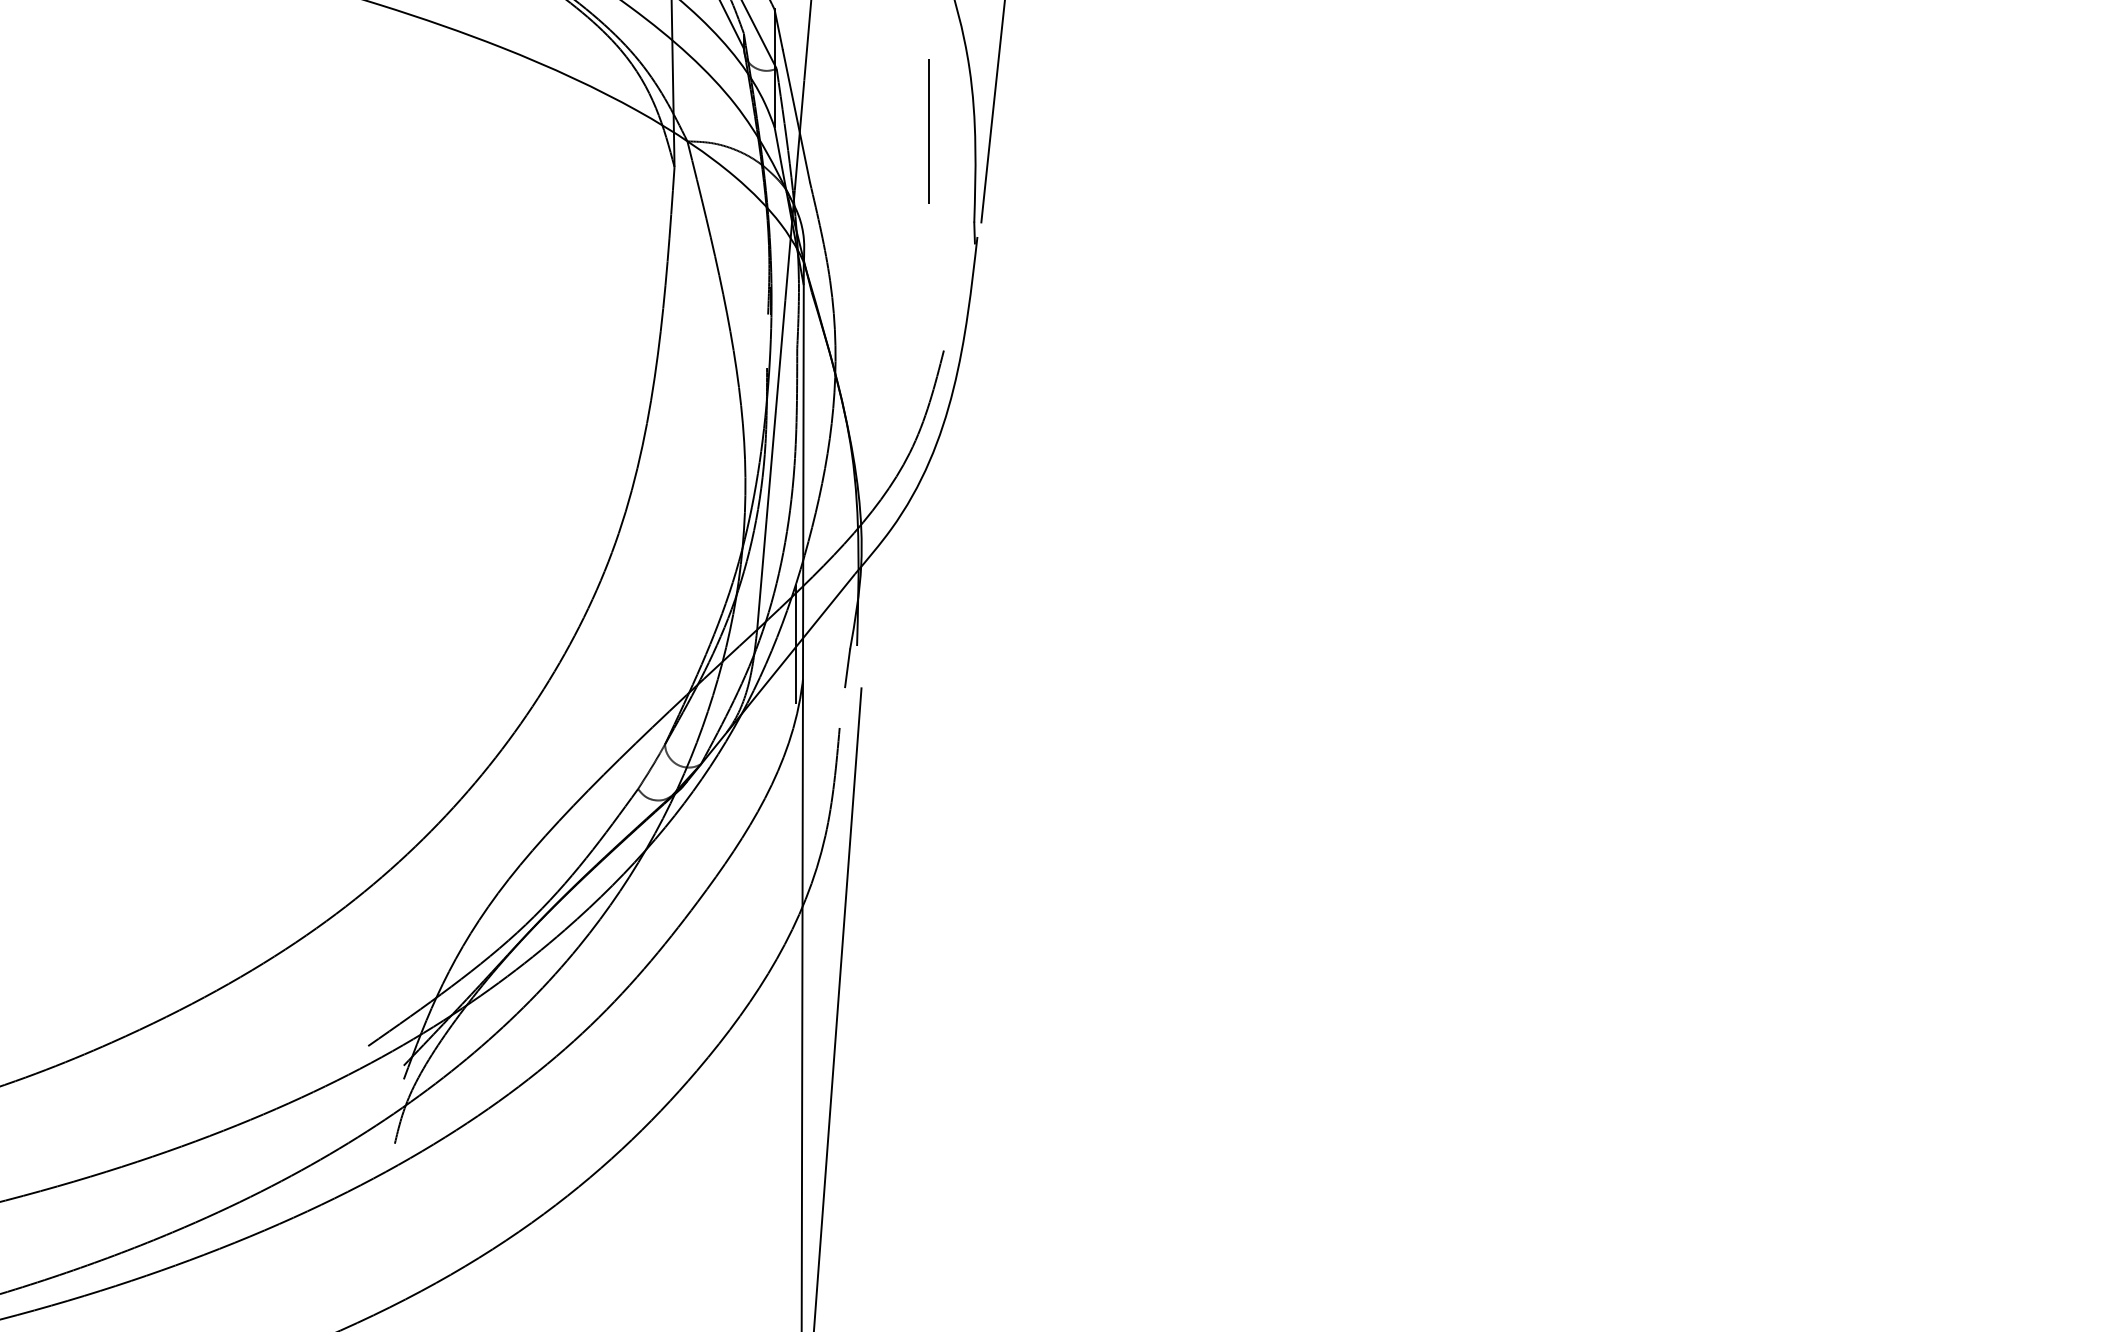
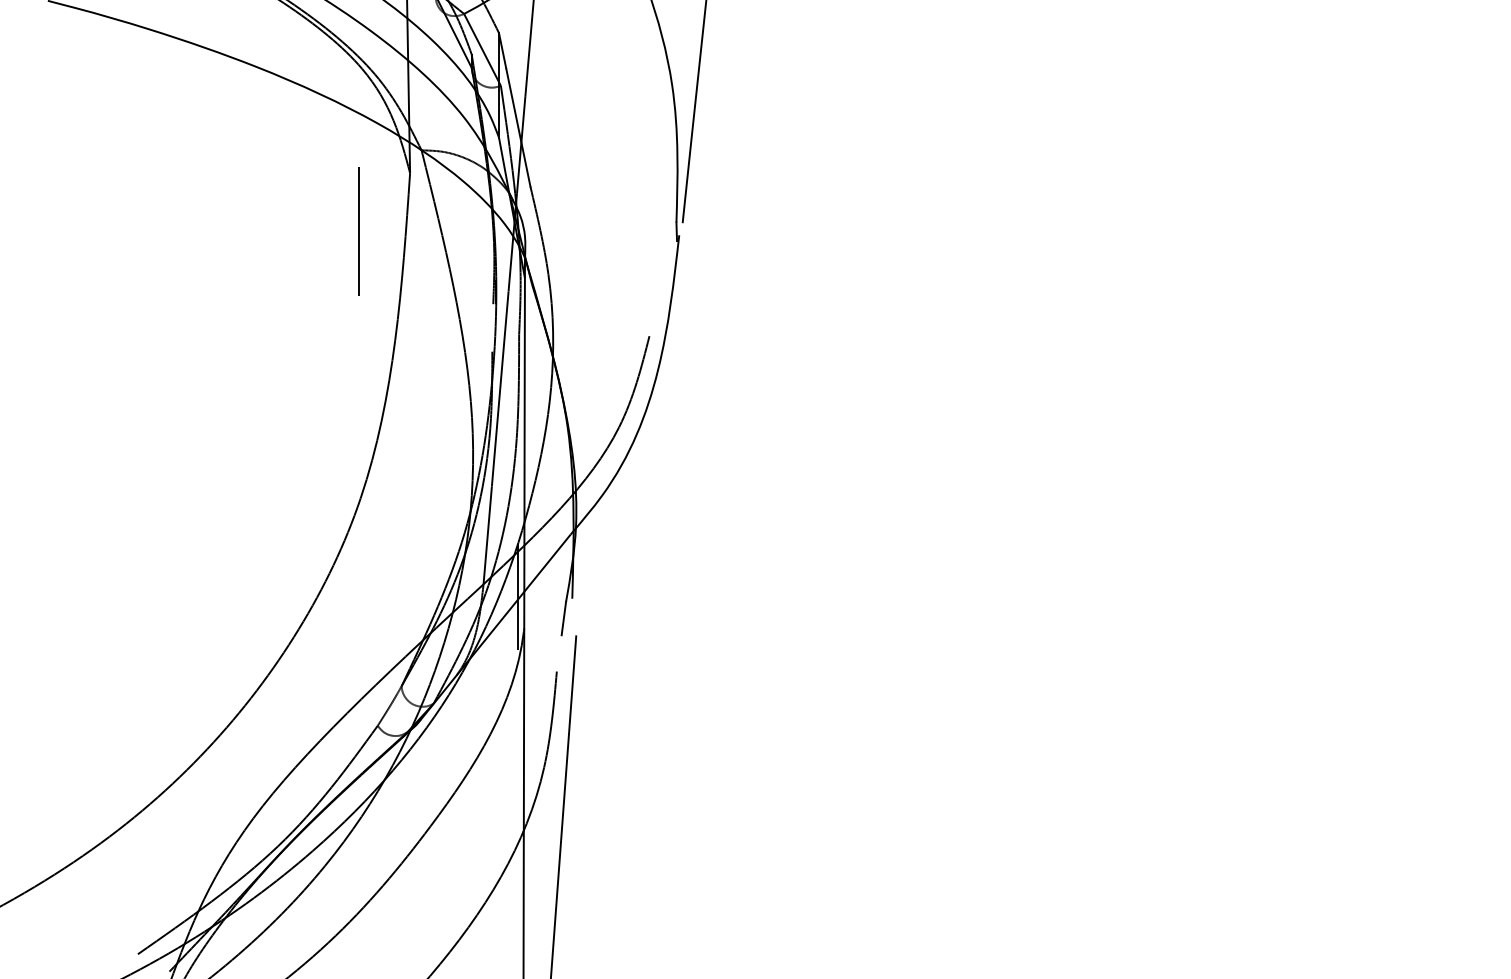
line: (928, 131) -> (358, 232), moved

